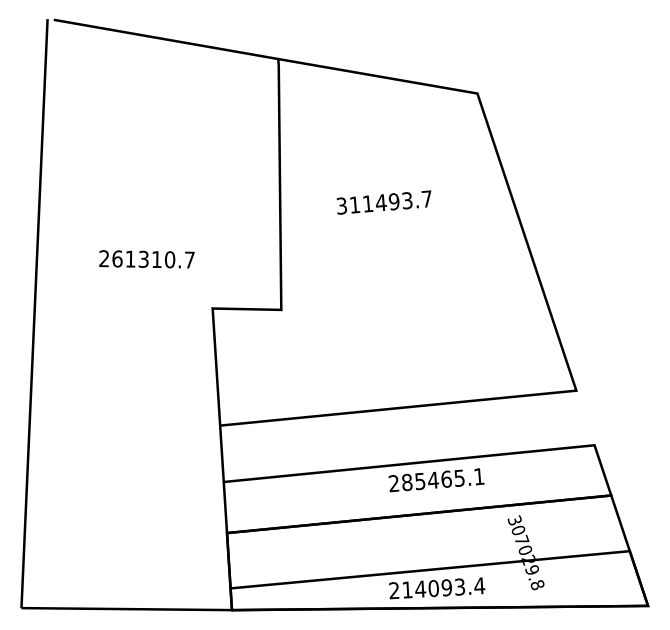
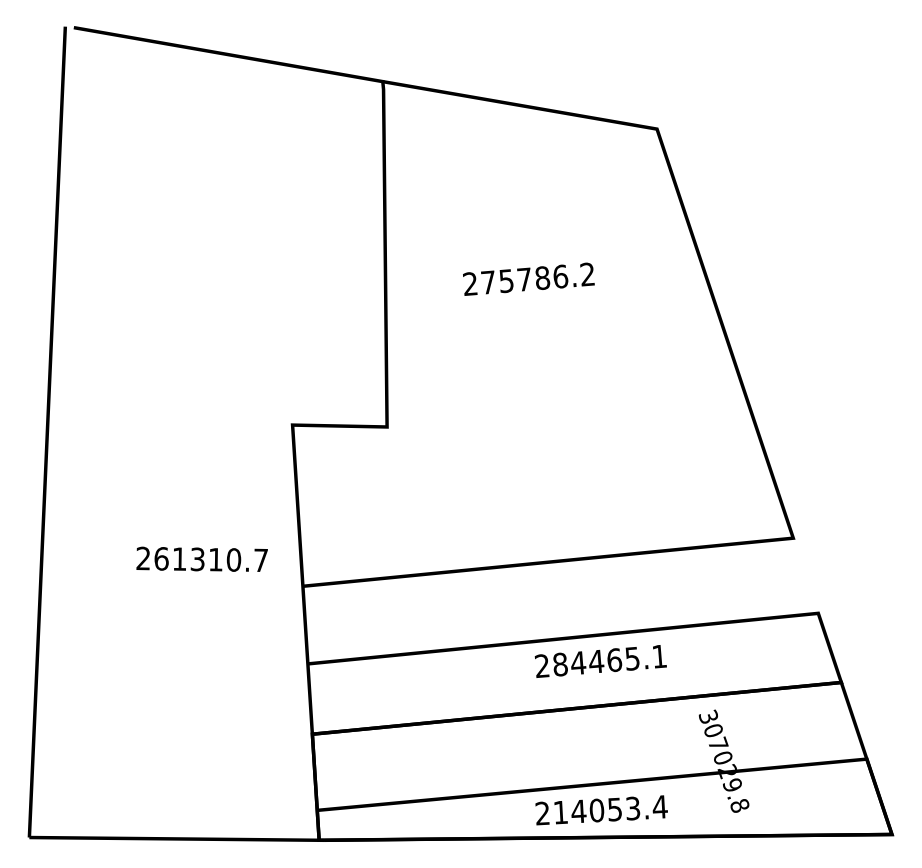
text: (384, 202) -> (528, 278), 311493.7 -> 275786.2
text: (146, 258) -> (201, 558), moved
text: (420, 481) -> (578, 663), 285465.1 -> 284465.1
text: (446, 587) -> (614, 809), 214093.4 -> 214053.4

